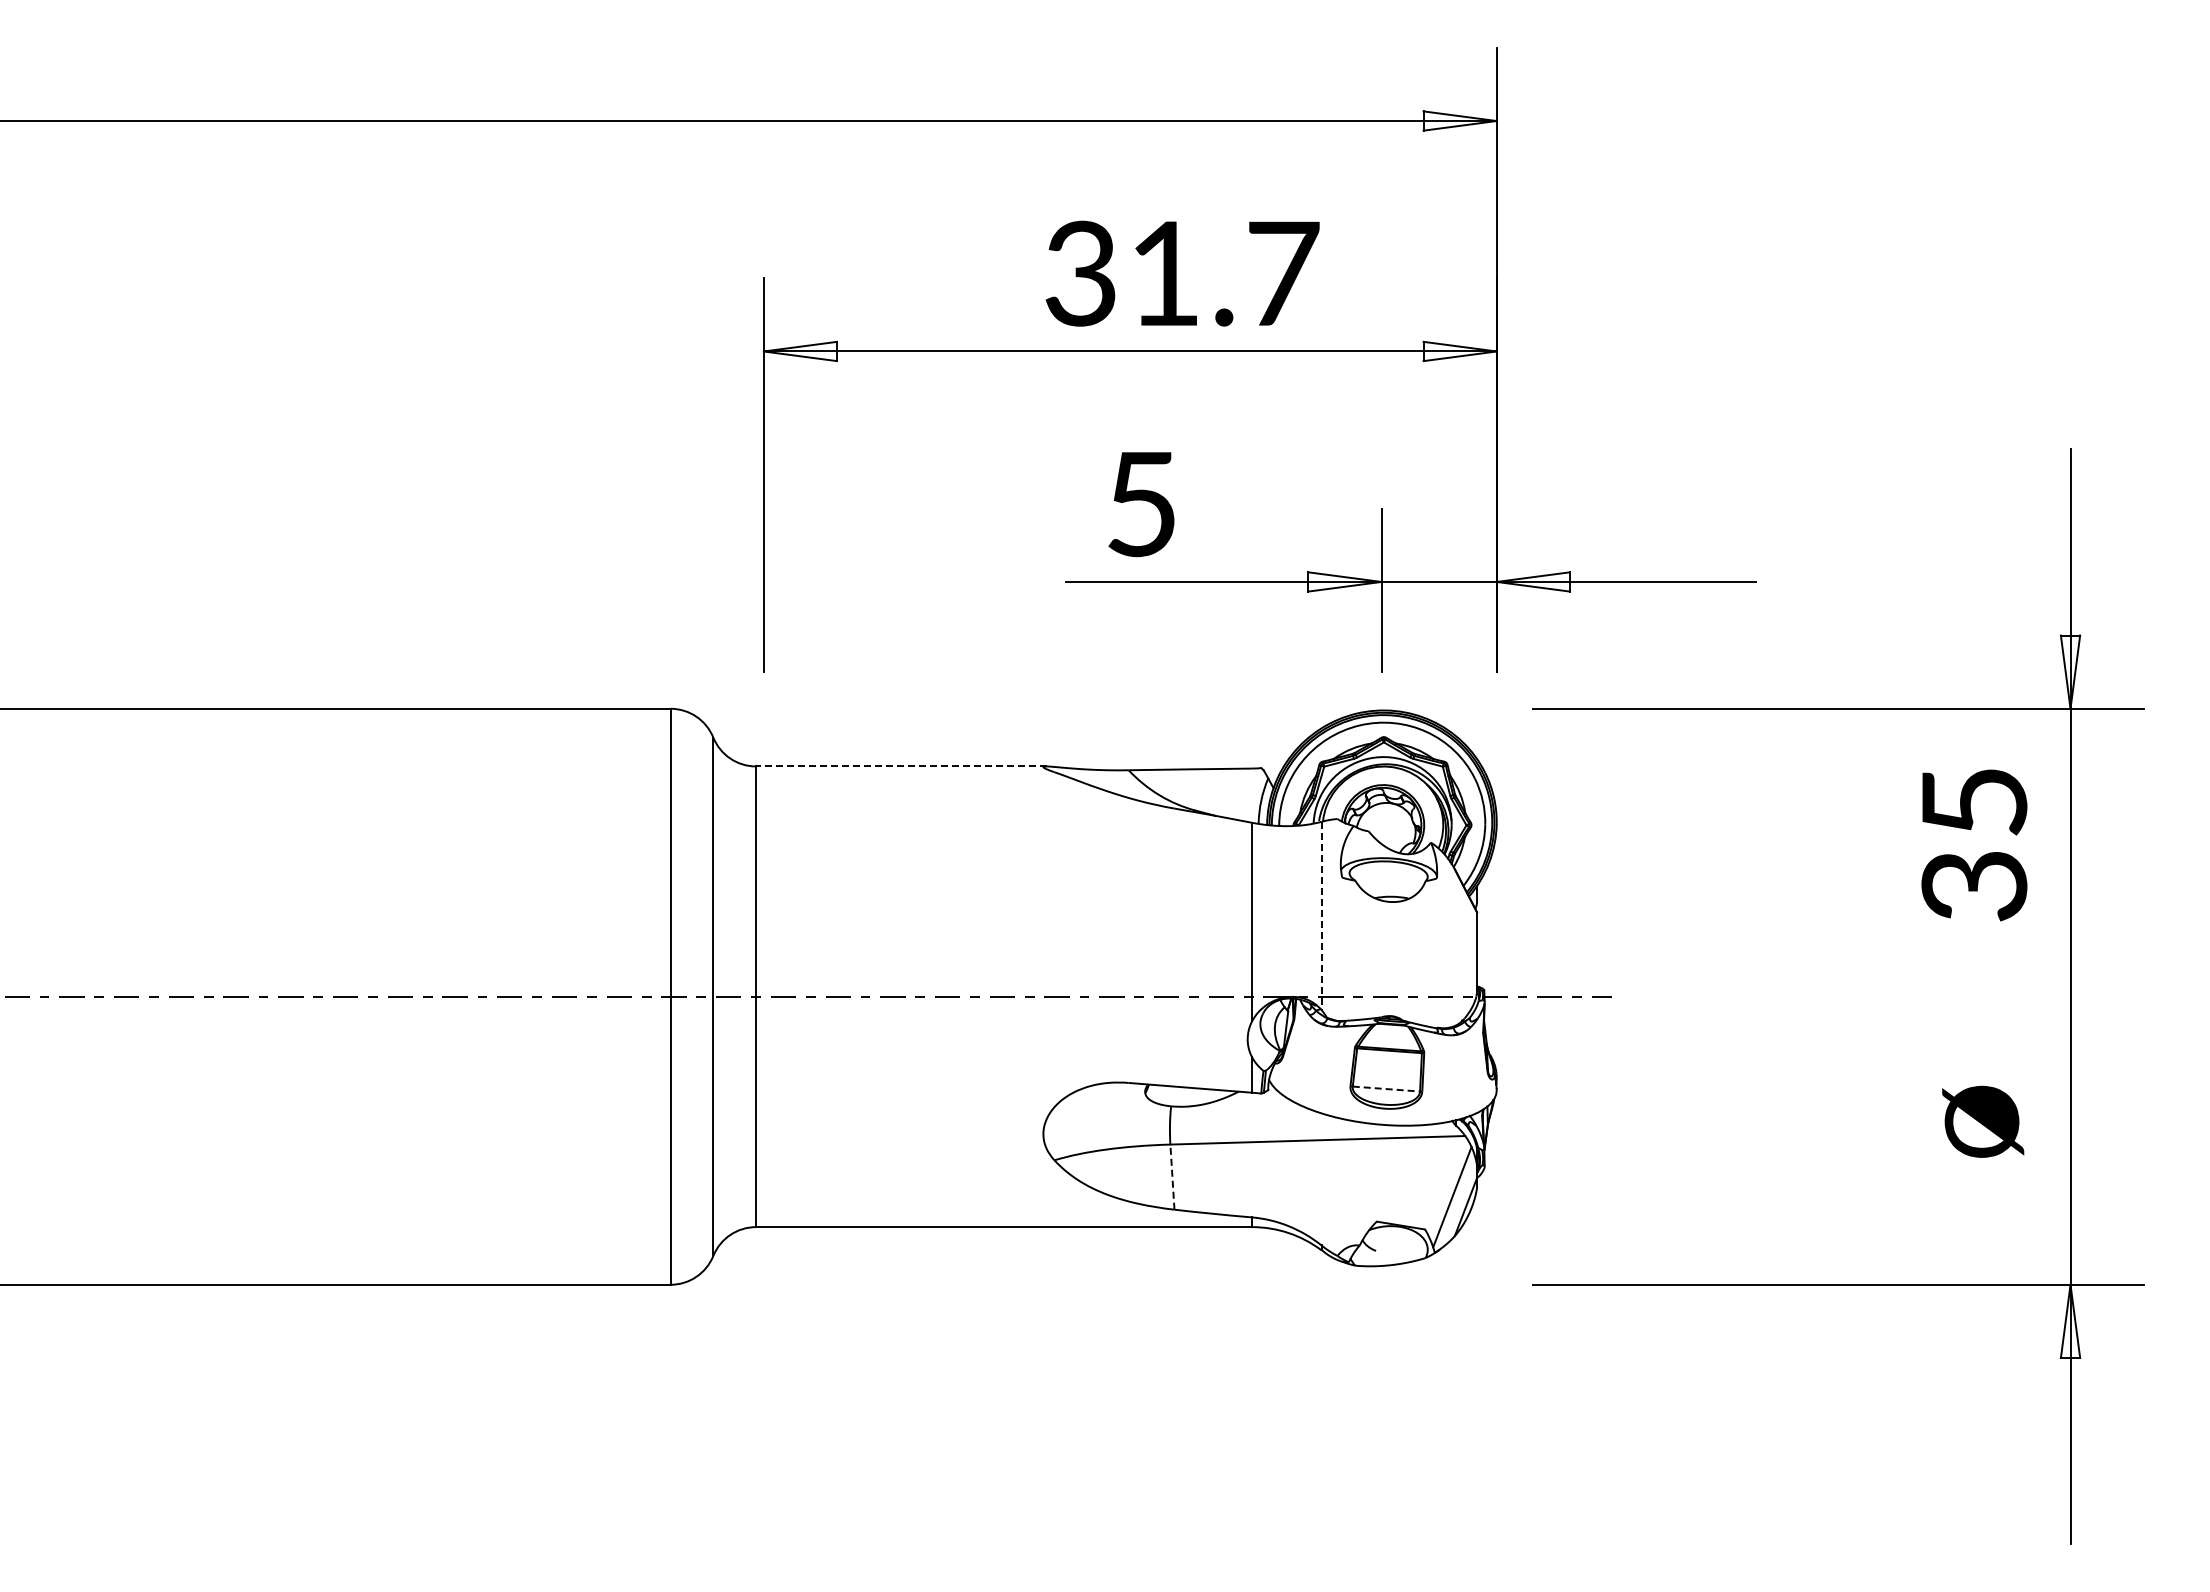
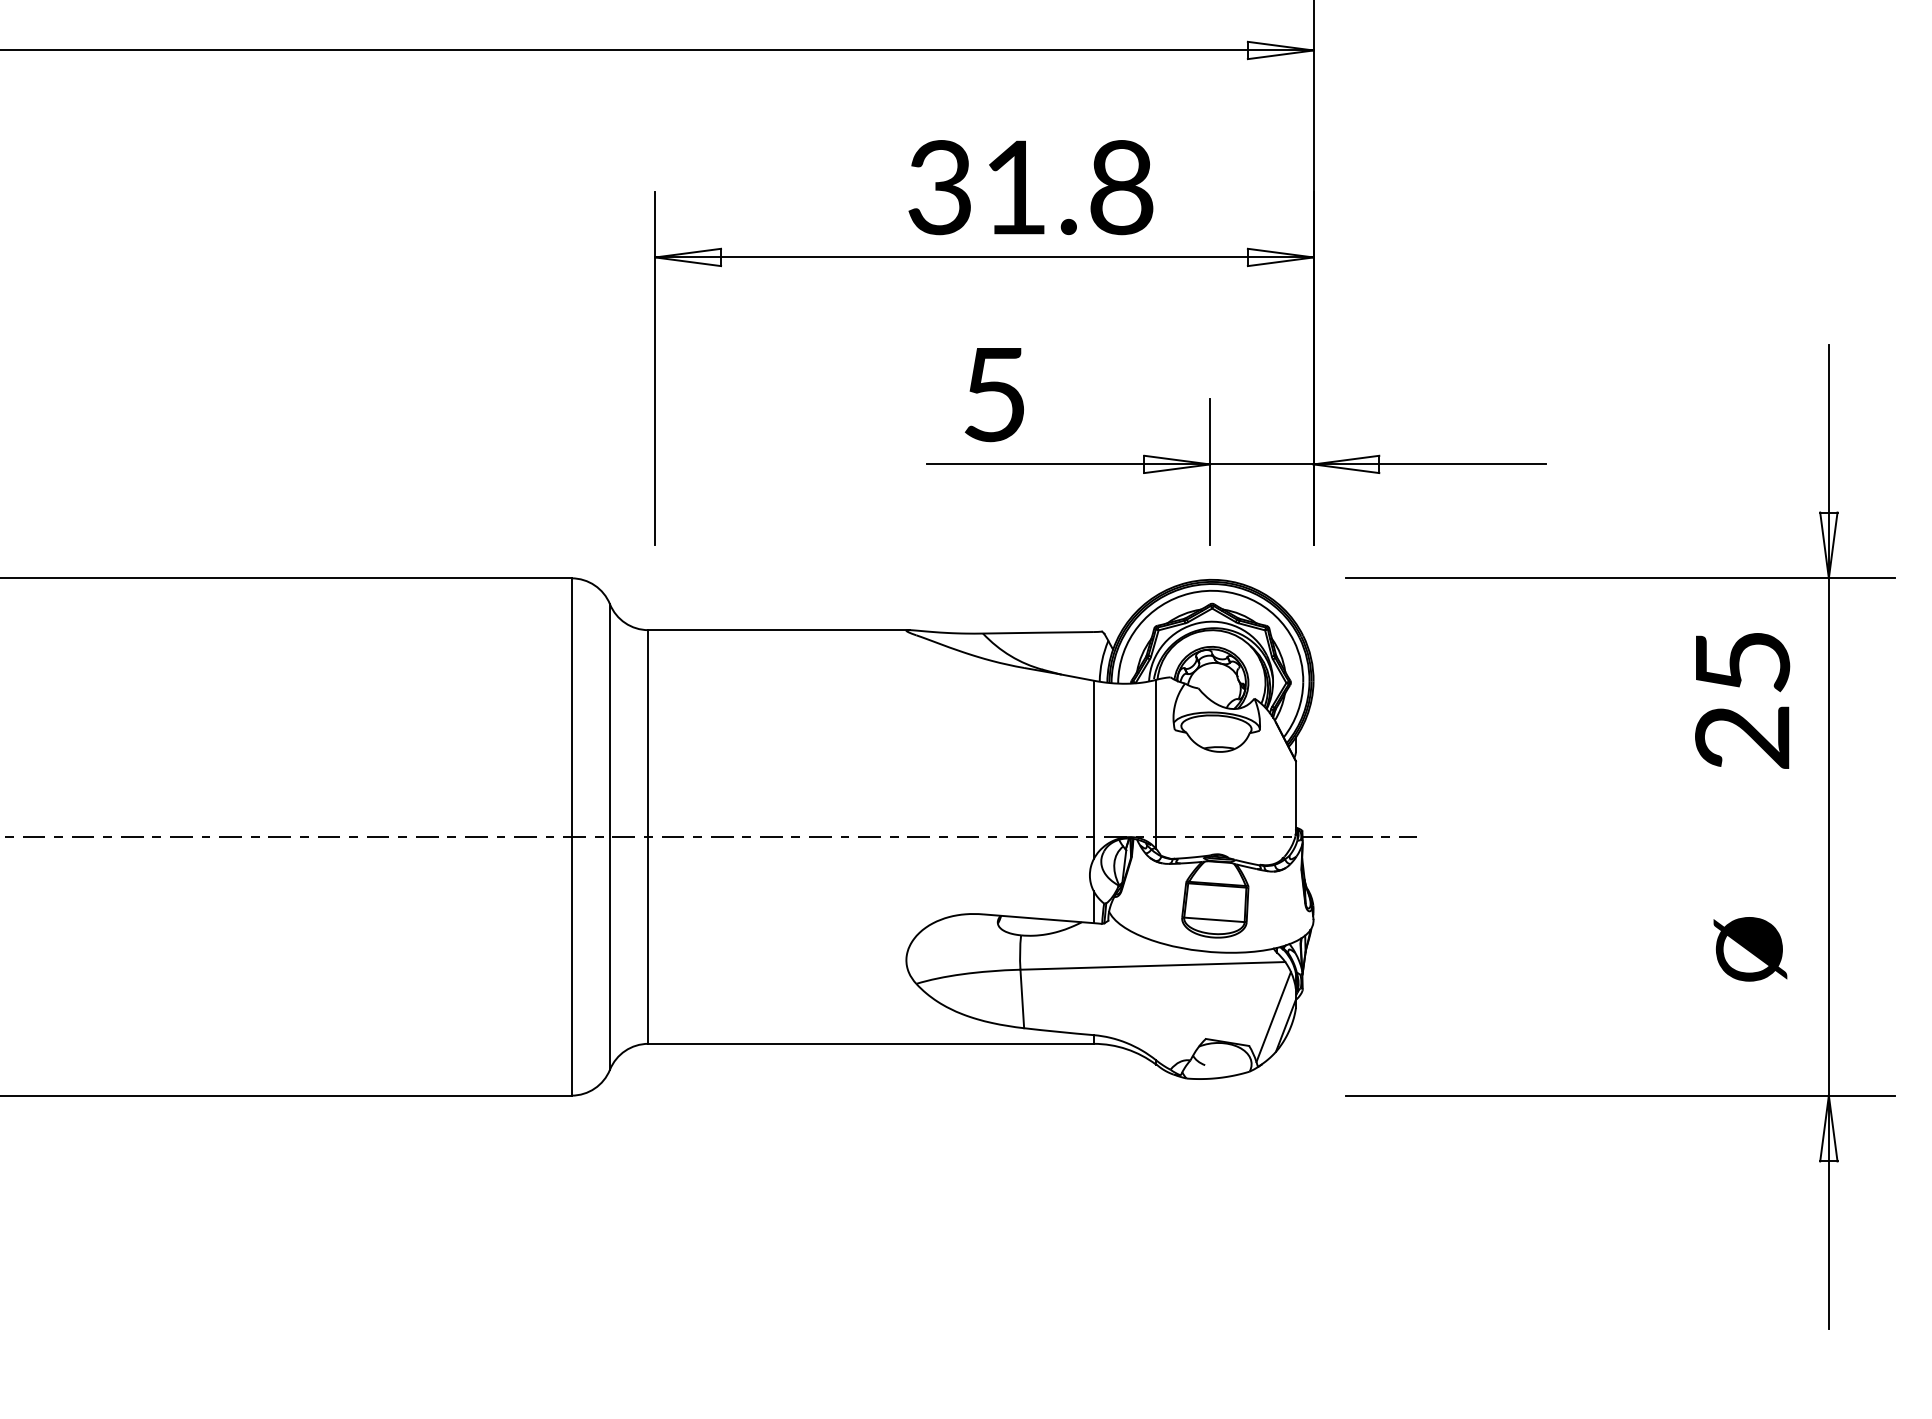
text: (1283, 273) -> (1122, 187), 31.7 -> 31.8
line: (901, 766) -> (778, 630), dashed -> solid
text: (1974, 886) -> (1742, 737), 35 -> 25
line: (1321, 916) -> (1156, 764), dashed -> solid
line: (1386, 1089) -> (1214, 920), dashed -> solid
line: (1172, 1177) -> (1022, 999), dashed -> solid

